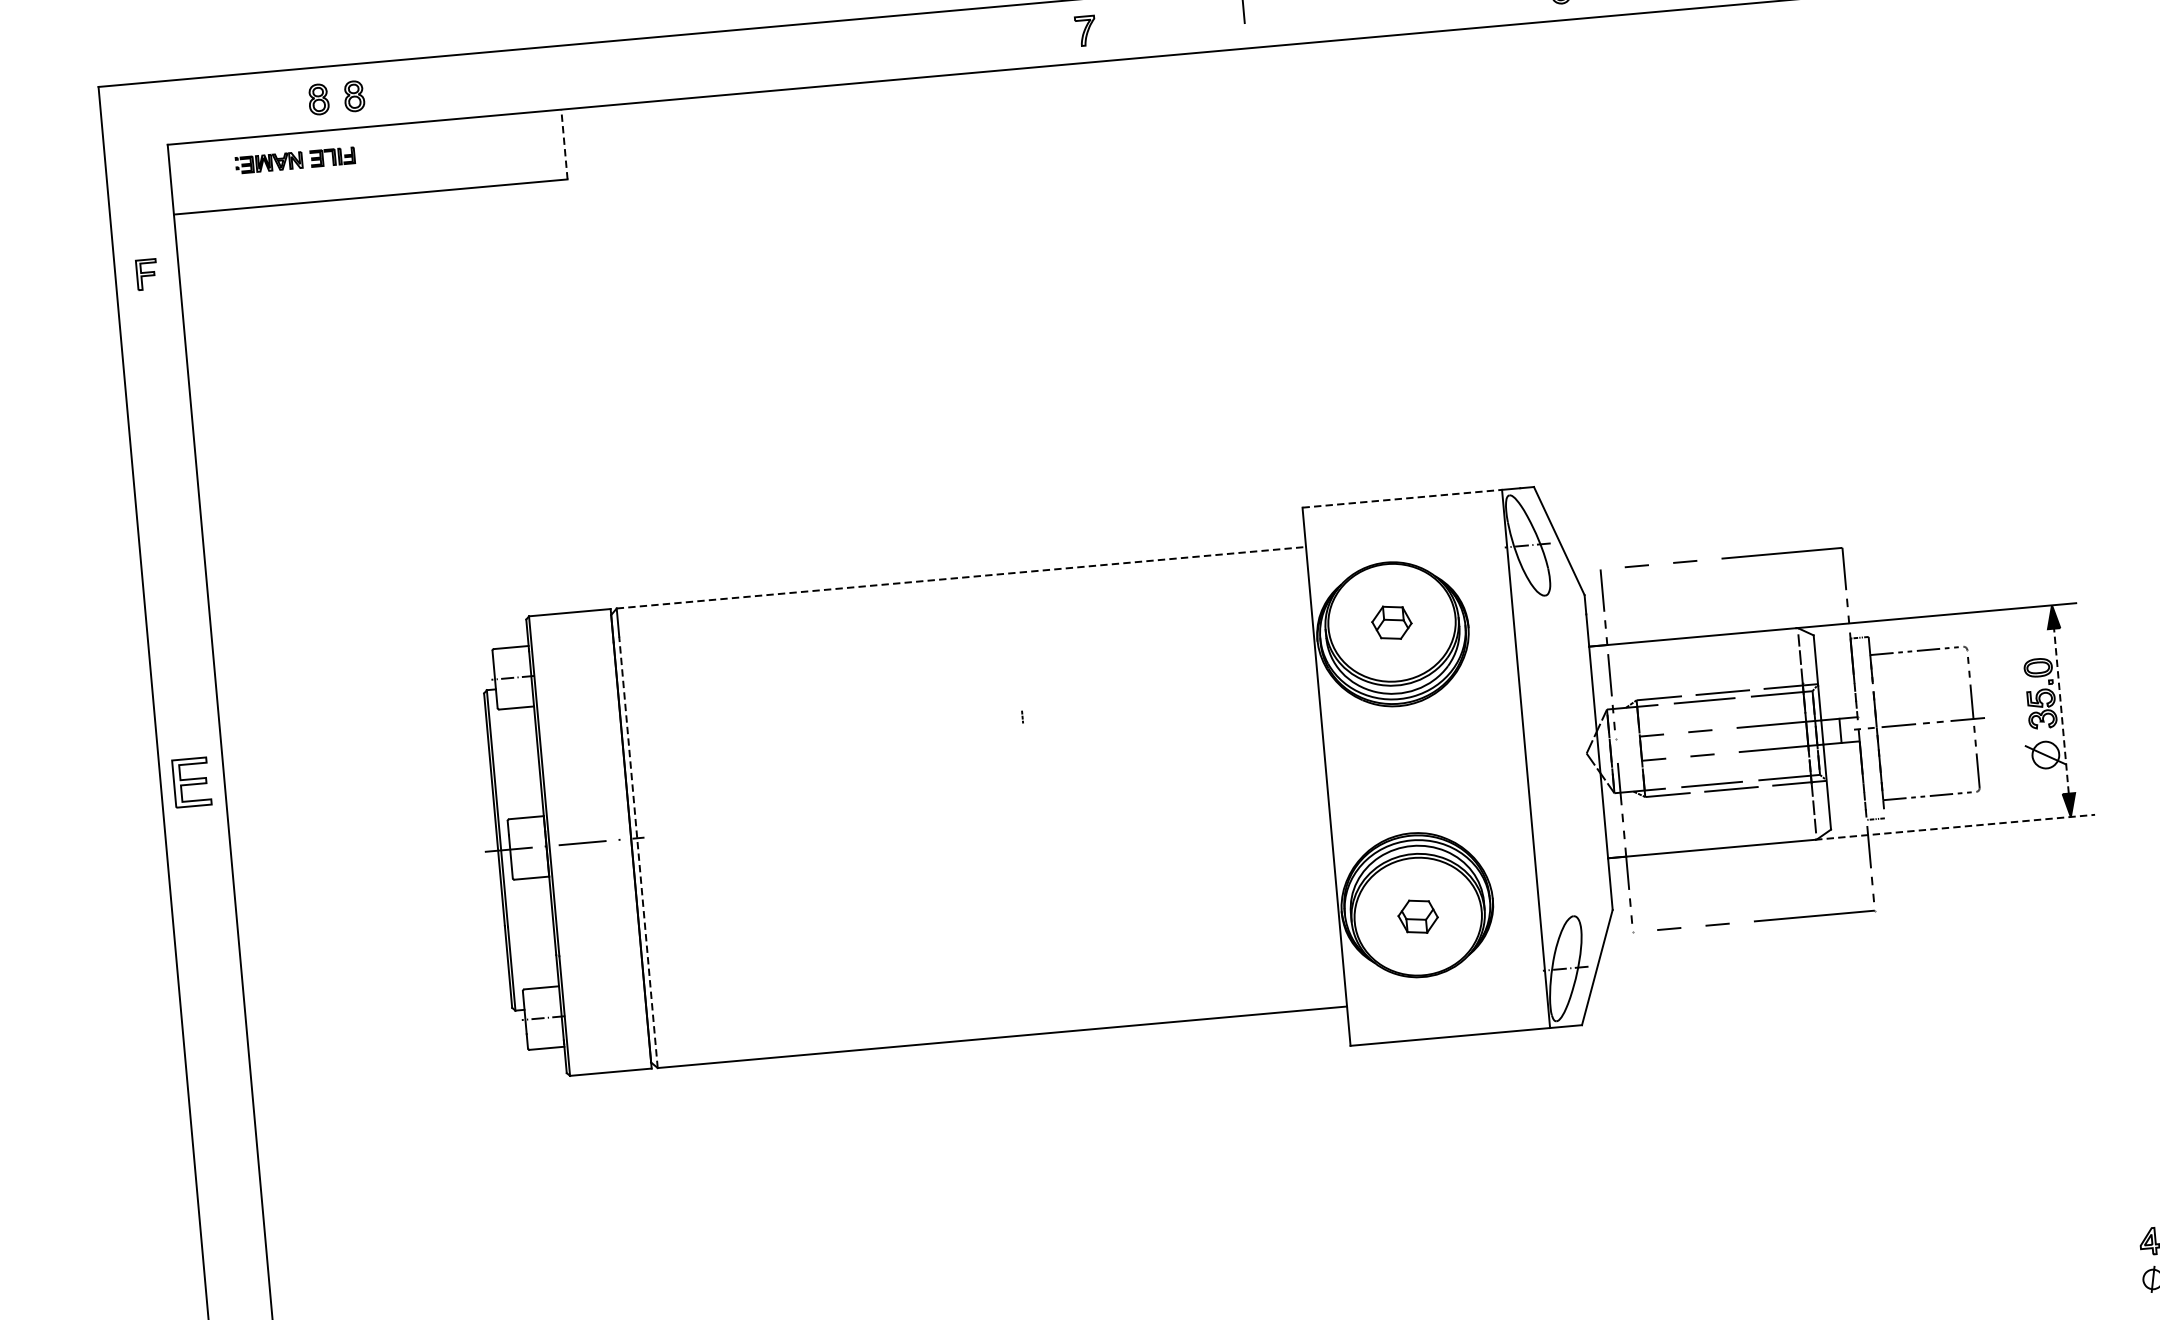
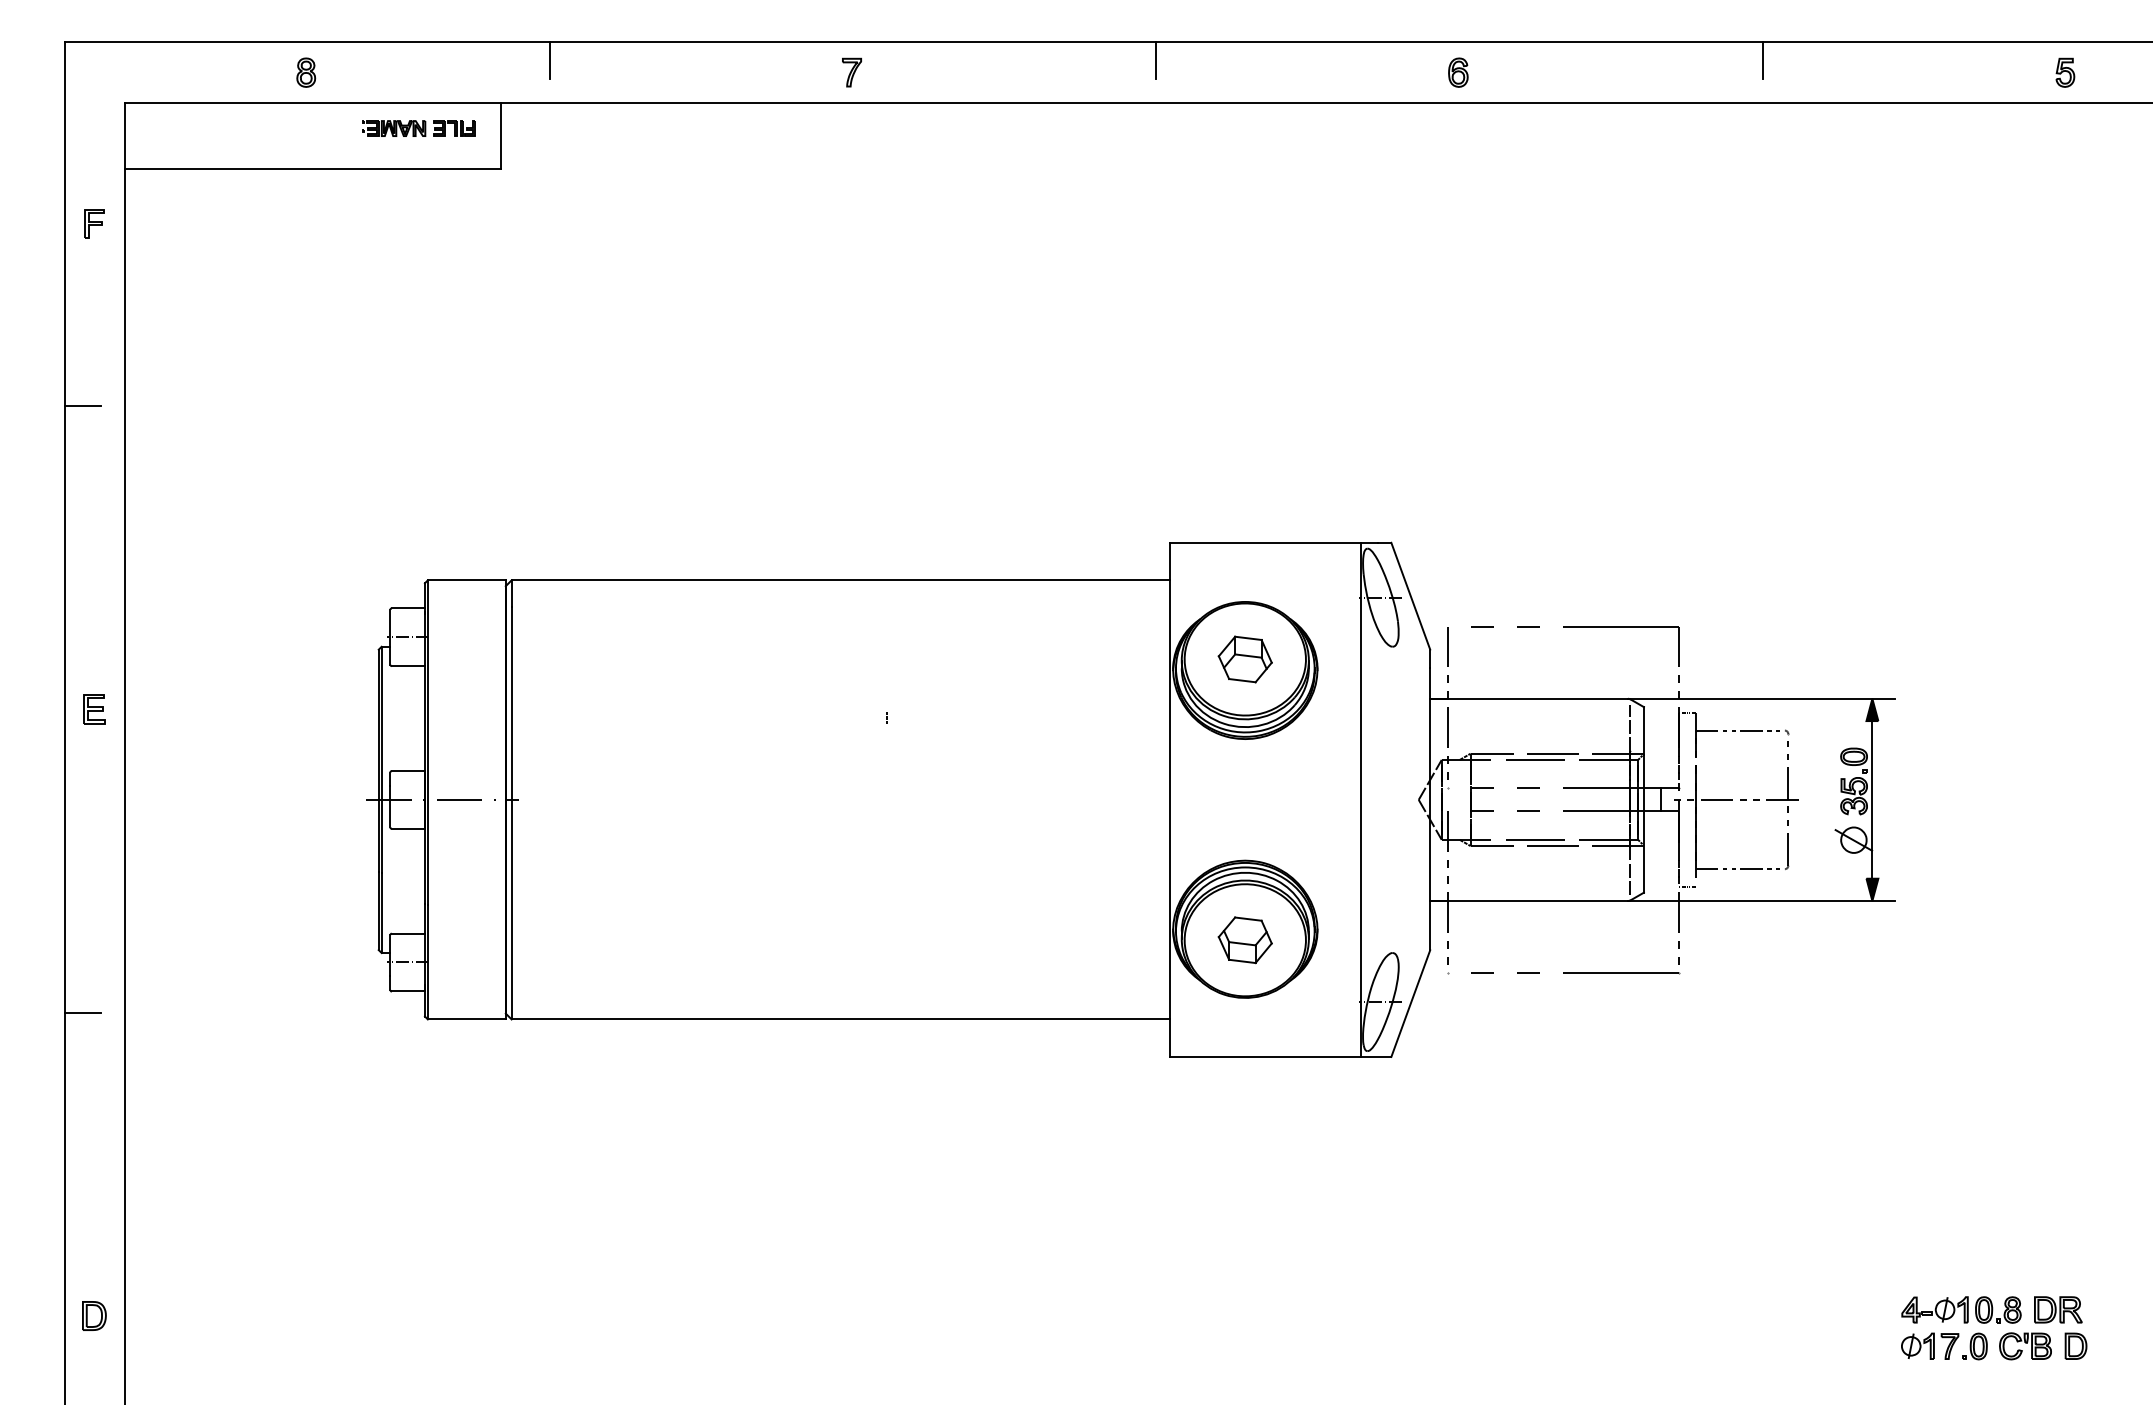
part: (1085, 30) -> (851, 72), moved
line: (607, 60) -> (549, 60), added
part: (319, 99) -> (272, 72), removed
line: (564, 143) -> (501, 135), dashed -> solid
part: (294, 160) -> (418, 128), moved
line: (151, 466) -> (82, 406), added
line: (1403, 498) -> (1266, 542), dashed -> solid
line: (961, 577) -> (841, 580), dashed -> solid
part: (1391, 622) -> (1244, 659), size x1.43
line: (2061, 710) -> (1872, 799), dashed -> solid
part: (192, 782) -> (94, 709), size x0.62
line: (1954, 827) -> (1761, 901), dashed -> solid
line: (638, 851) -> (511, 812), dashed -> solid
part: (1417, 916) -> (1244, 940), size x1.43
line: (207, 1100) -> (82, 1012), added

